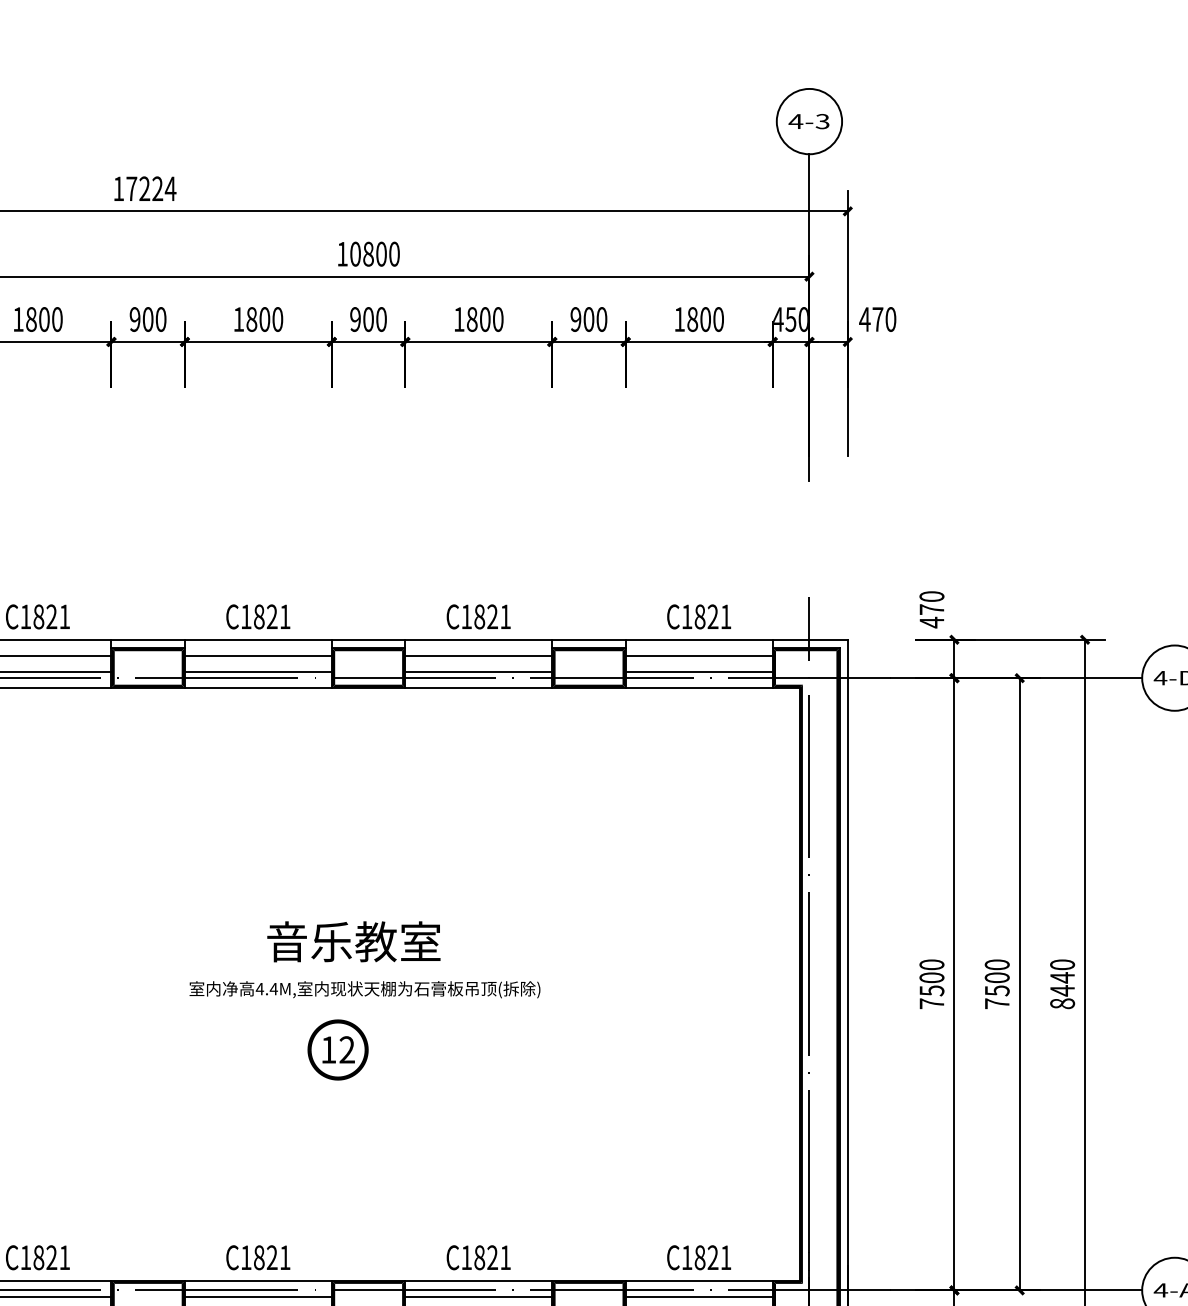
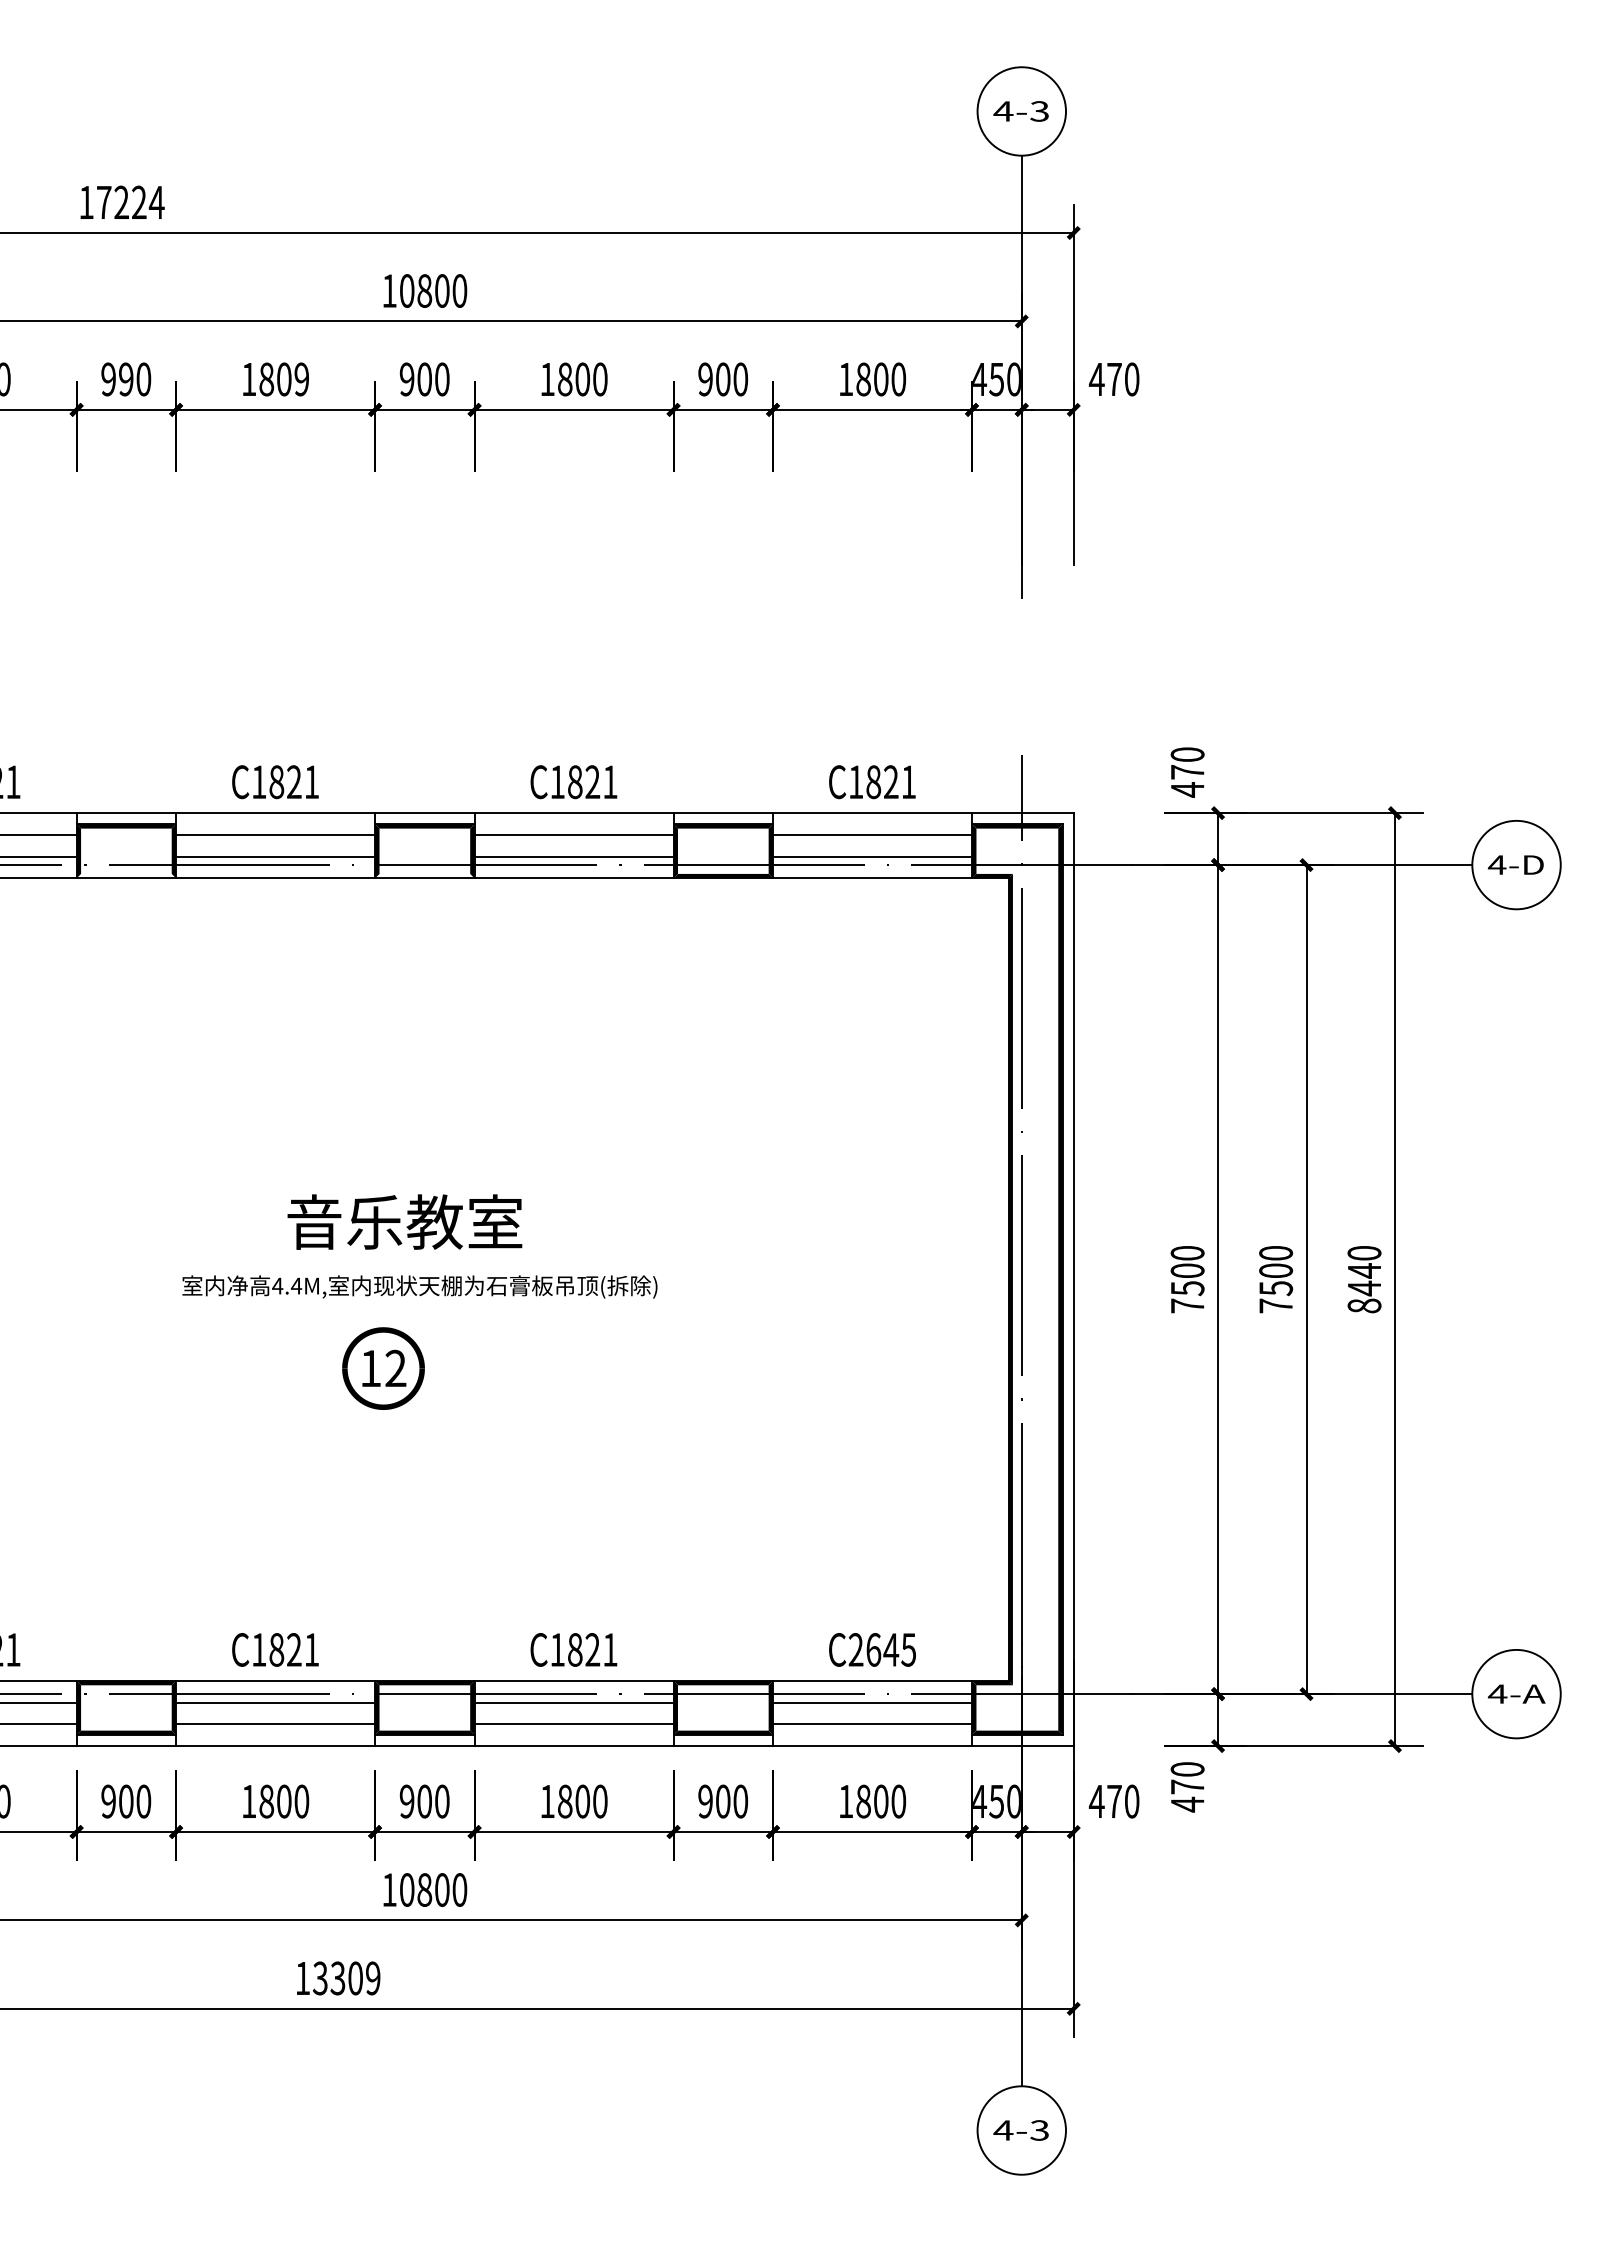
text: (148, 319) -> (126, 379), 900 -> 990
text: (277, 319) -> (301, 379), 1800 -> 1809
fill: (148, 685) -> (126, 875), removed
fill: (368, 685) -> (424, 875), removed
text: (705, 1257) -> (881, 1649), C1821 -> C2645

